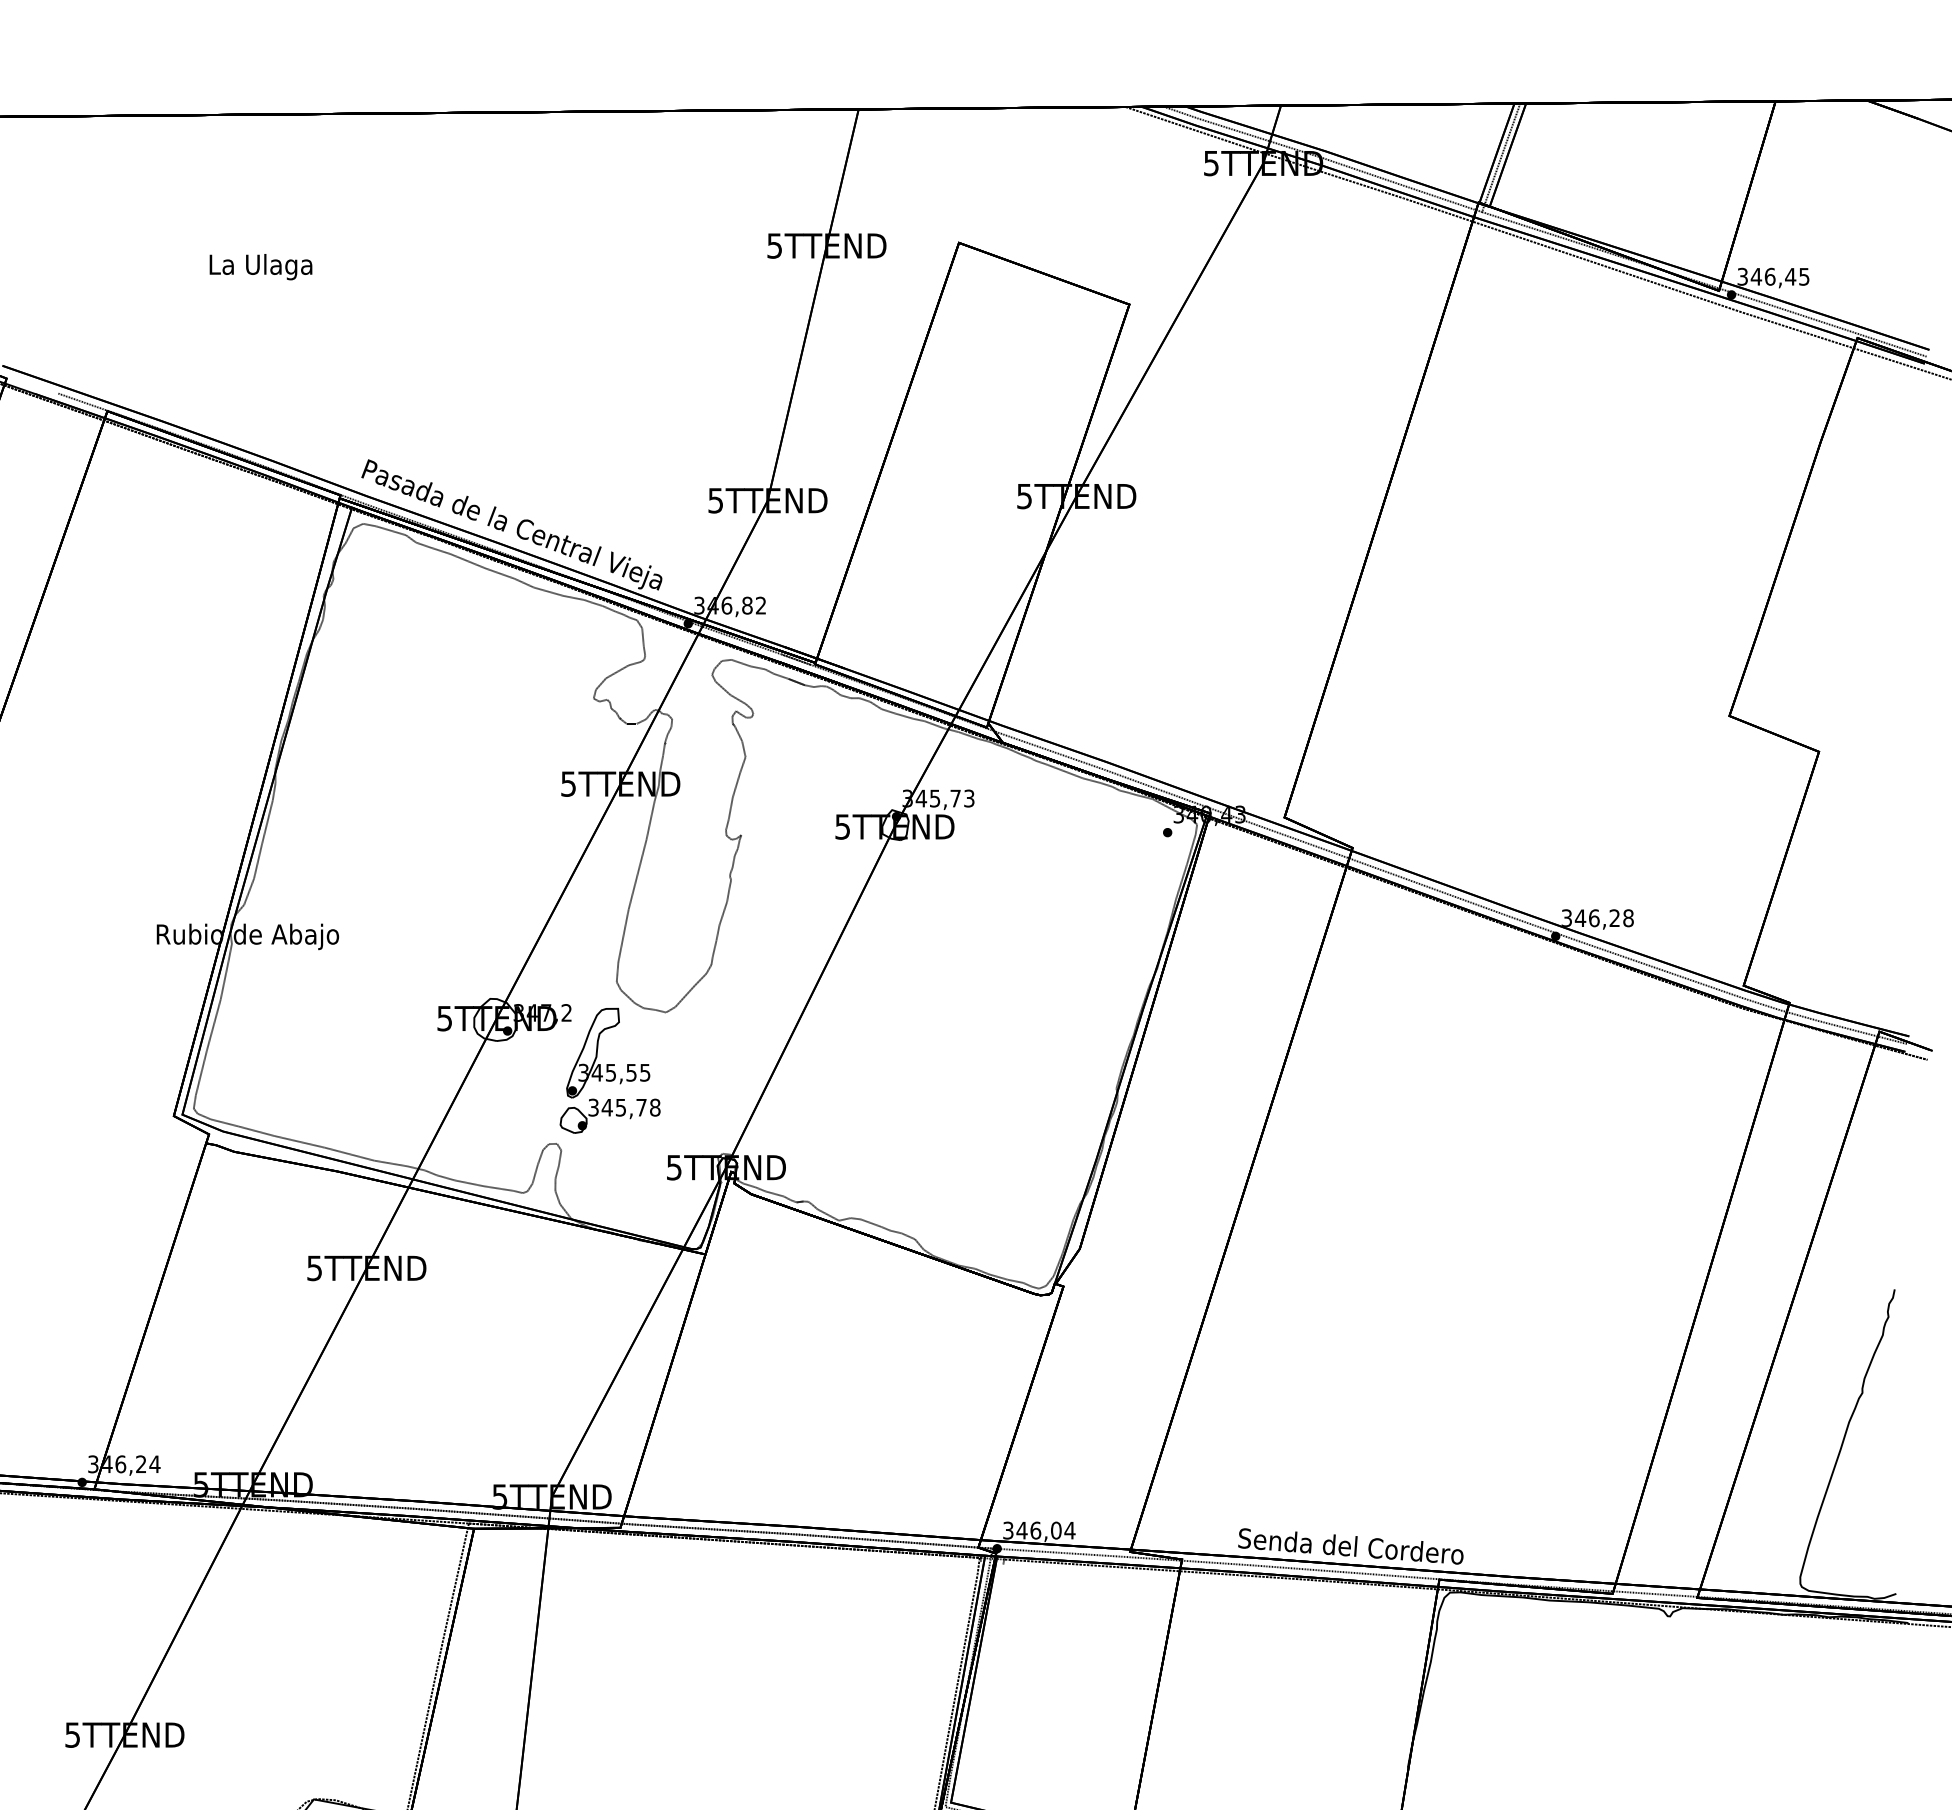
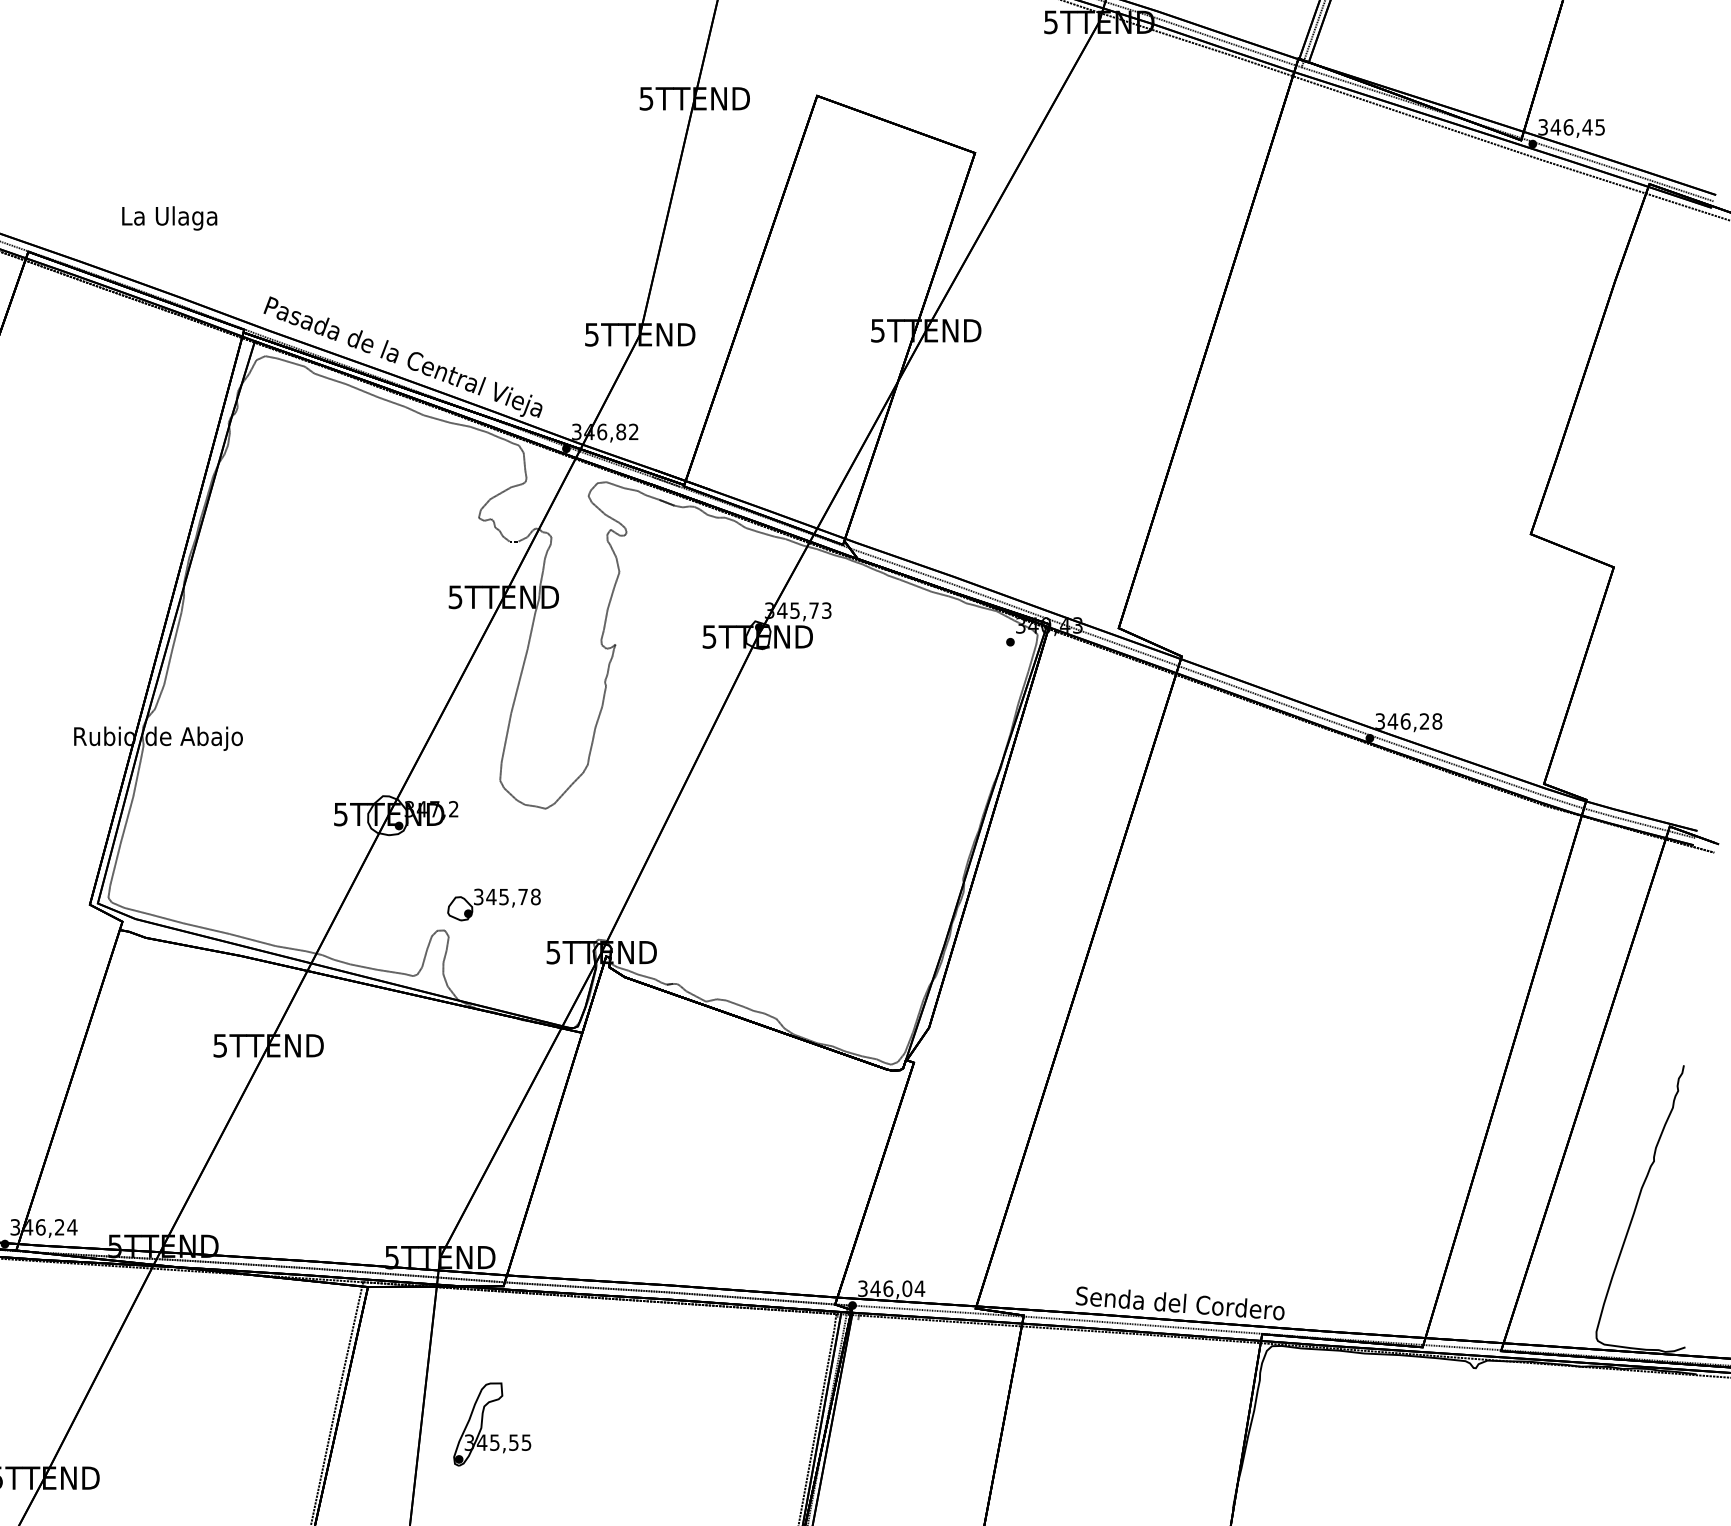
text: (260, 267) -> (169, 218), moved
part: (598, 1048) -> (483, 1420), moved

